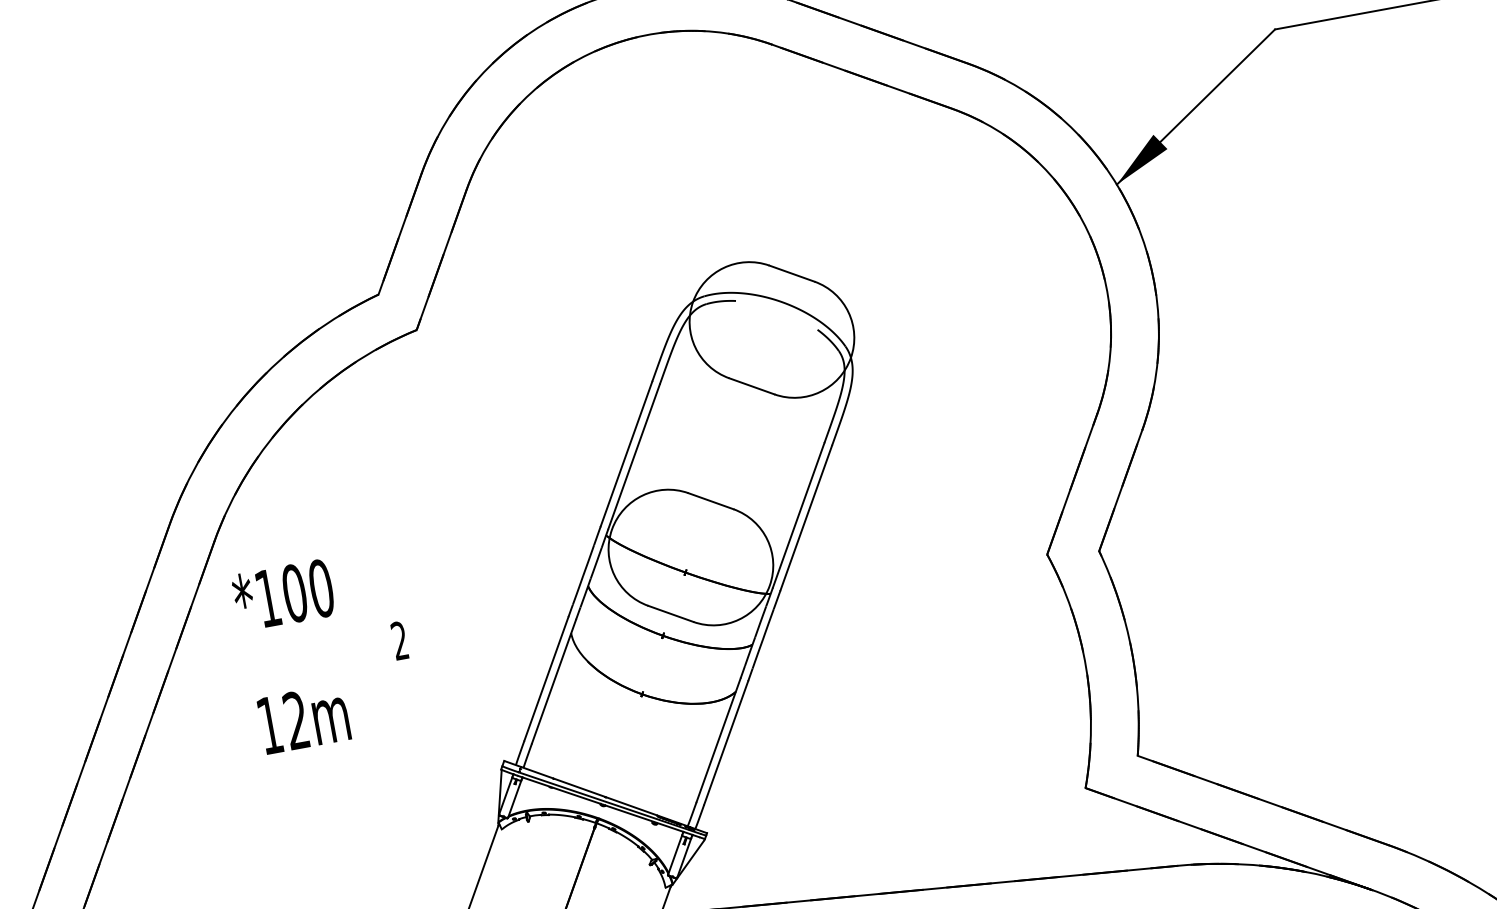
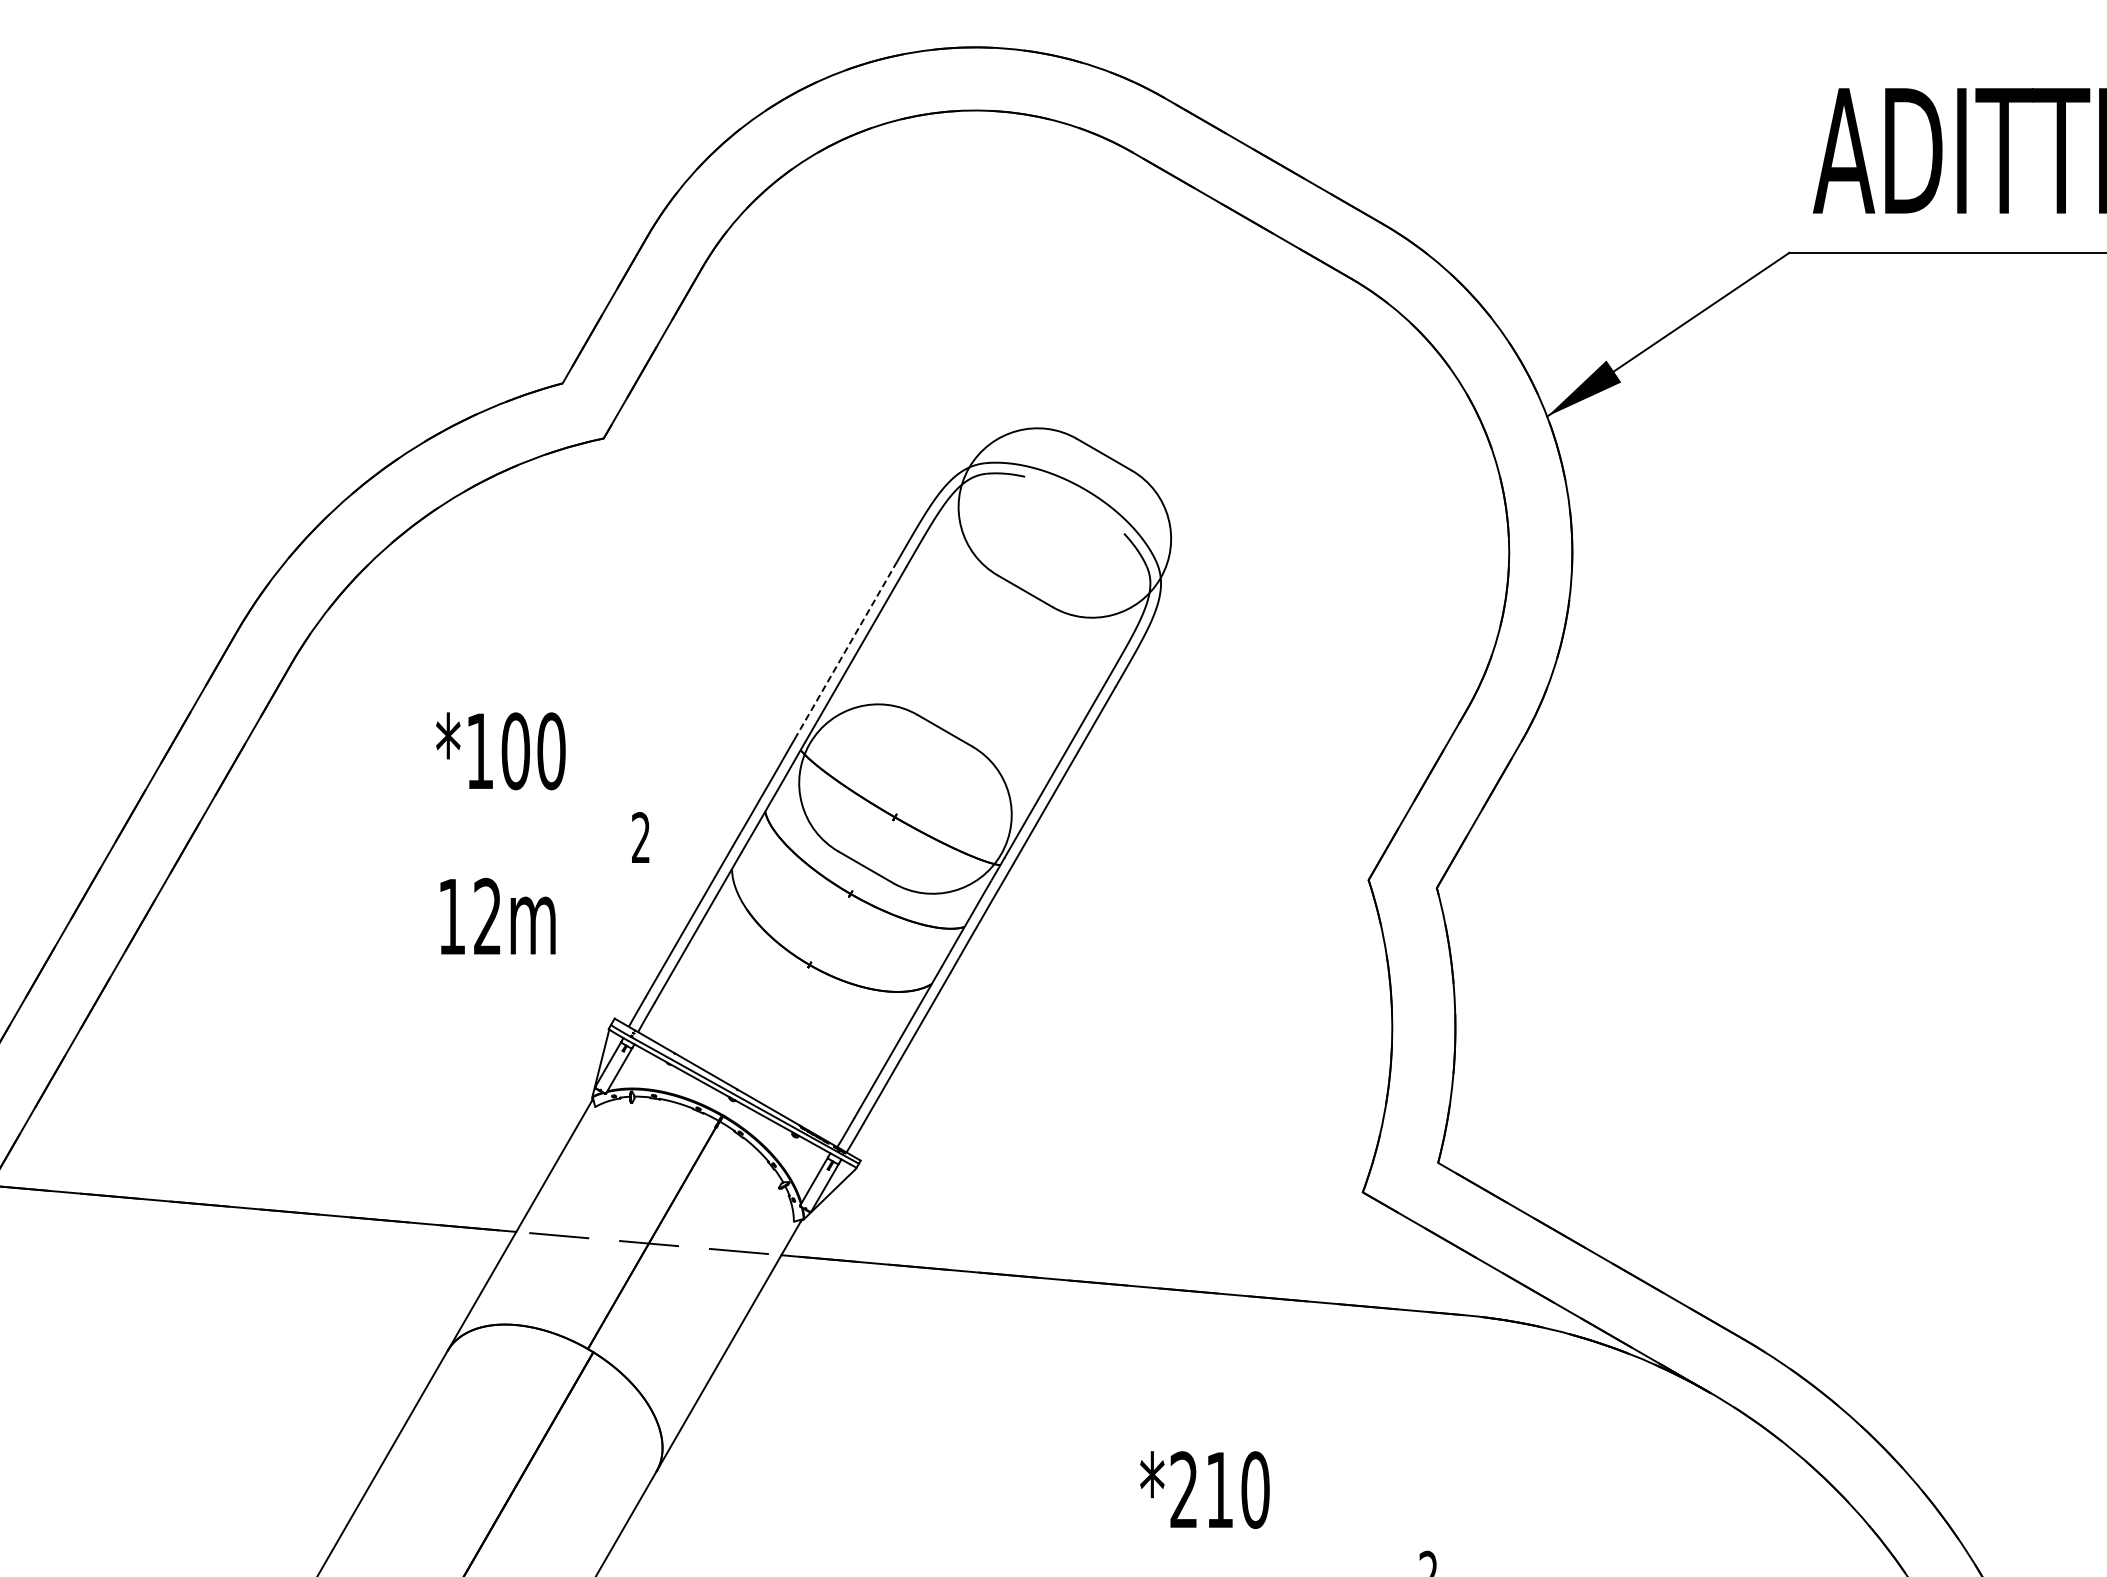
line: (626, 454) -> (846, 649), solid -> dashed
text: (325, 651) -> (542, 833), moved

